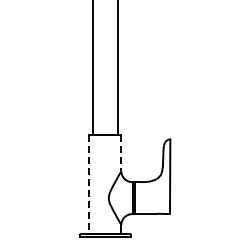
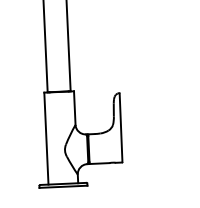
line: (121, 153) -> (74, 108), dashed -> solid
line: (89, 184) -> (46, 138), dashed -> solid

